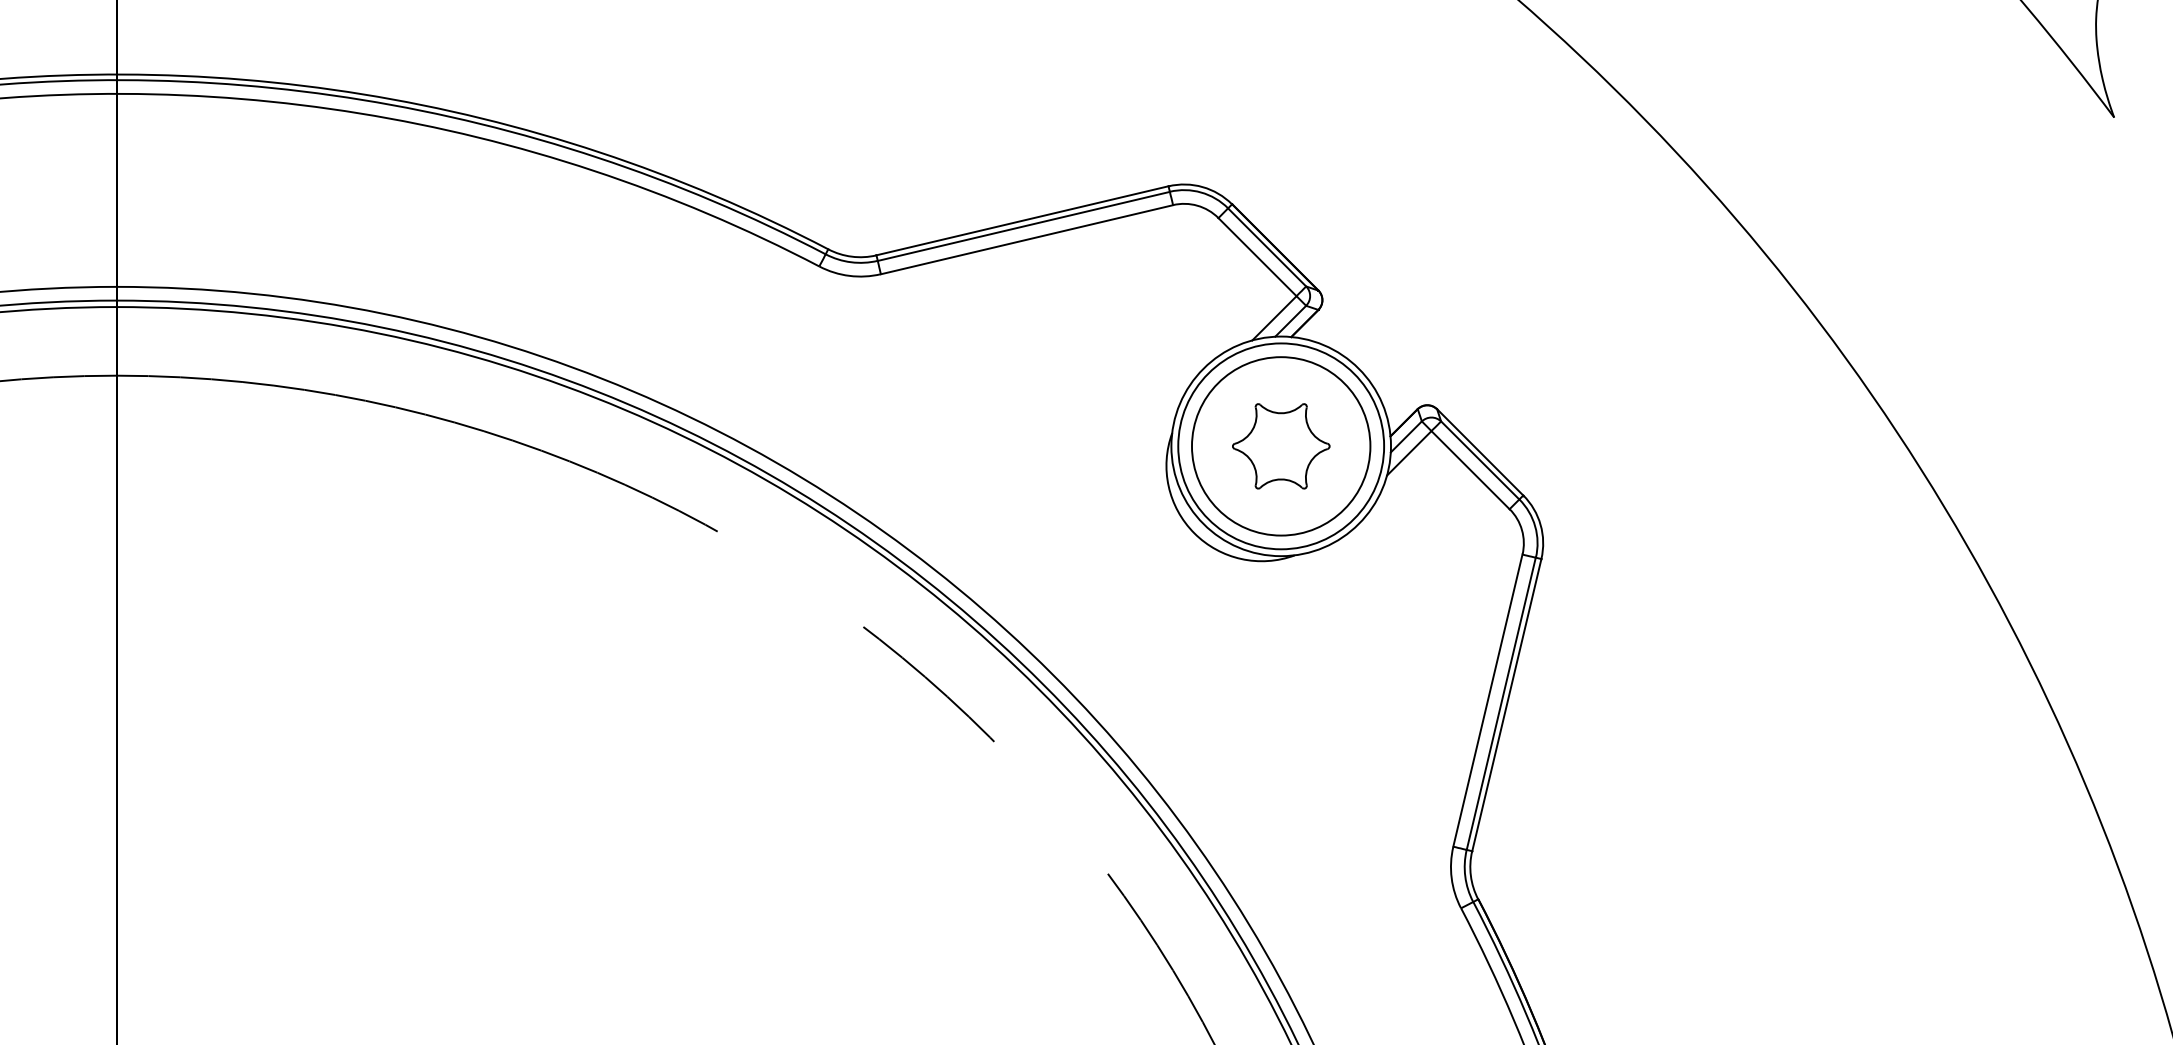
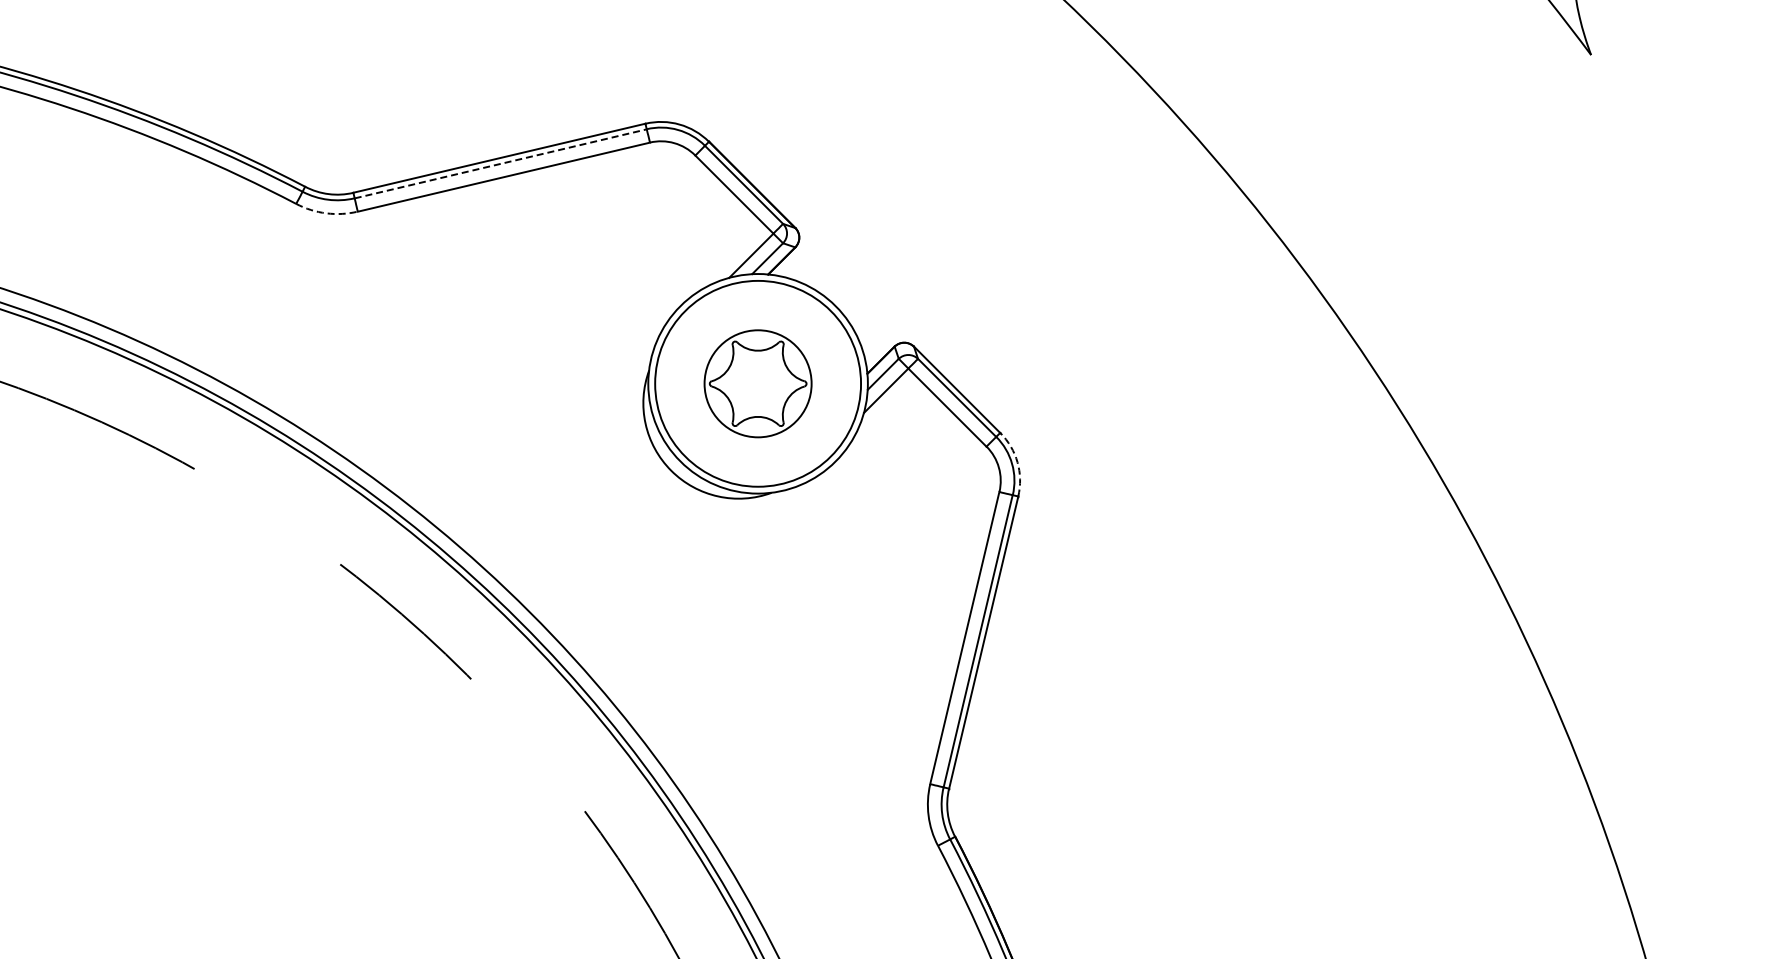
line: (1024, 226) -> (501, 163), solid -> dashed
arc: (849, 275) -> (326, 212), solid -> dashed
circle: (1280, 446) -> (757, 383), size x0.6
arc: (1540, 524) -> (1017, 461), solid -> dashed

